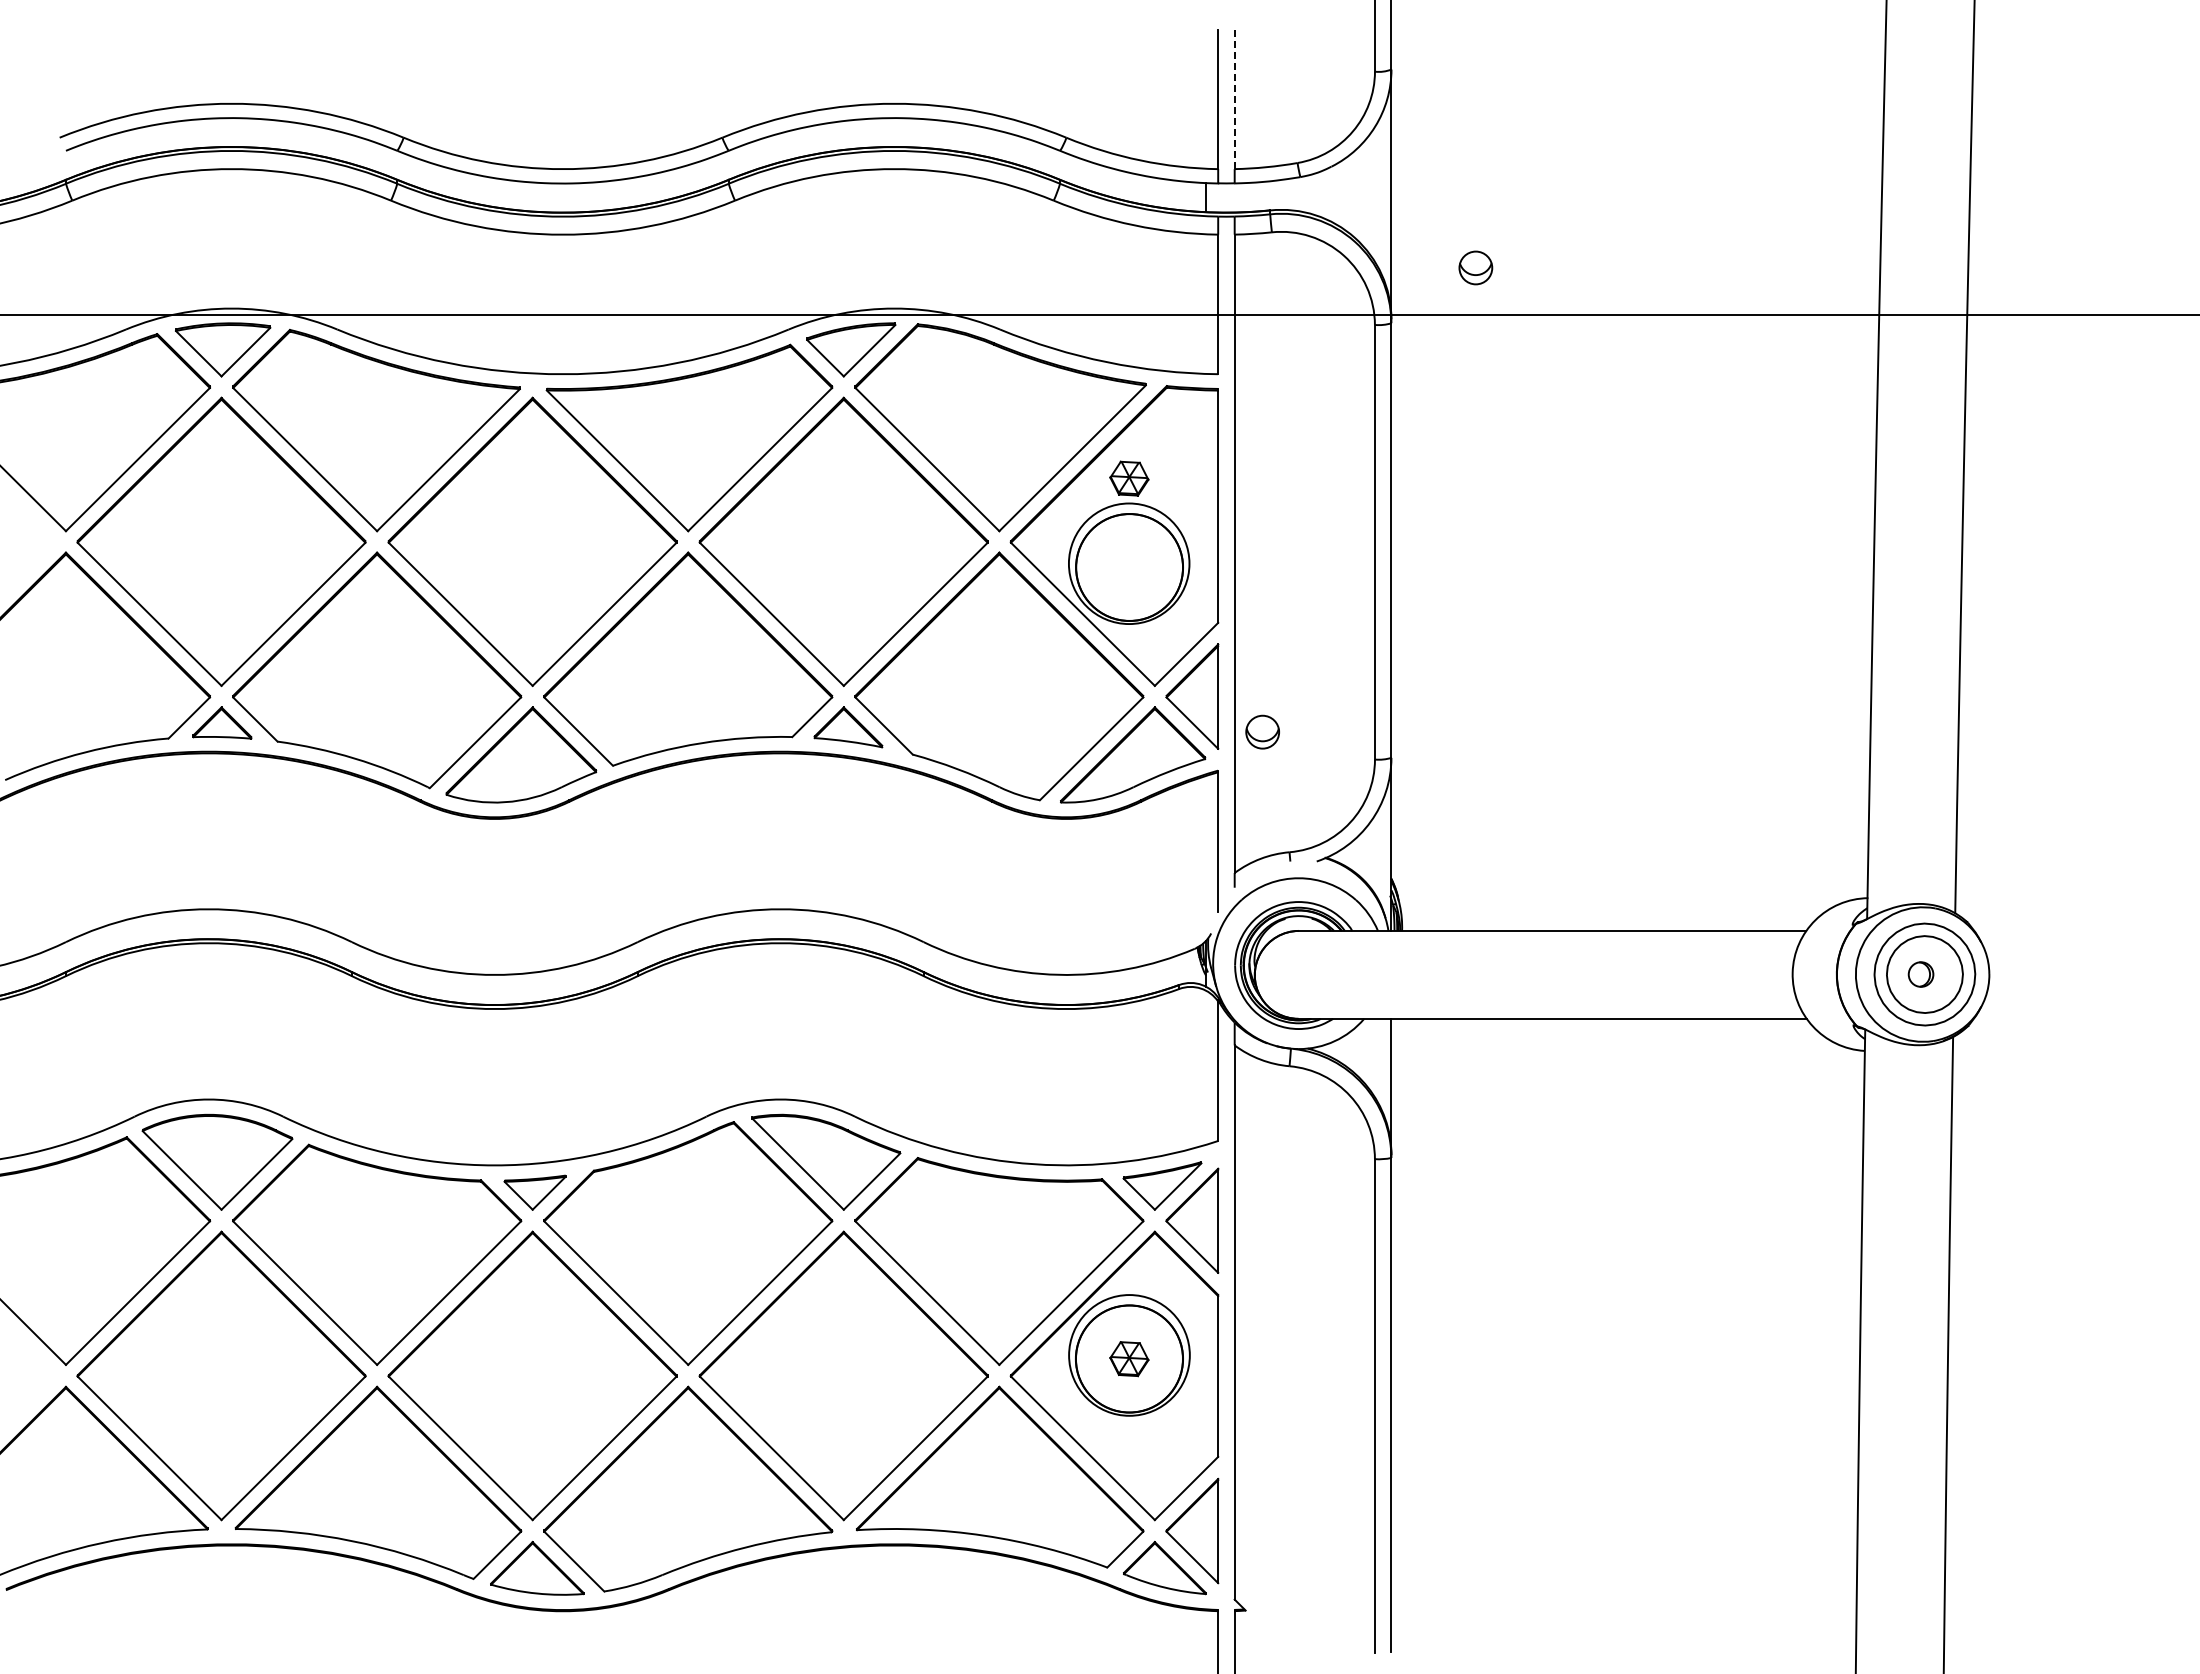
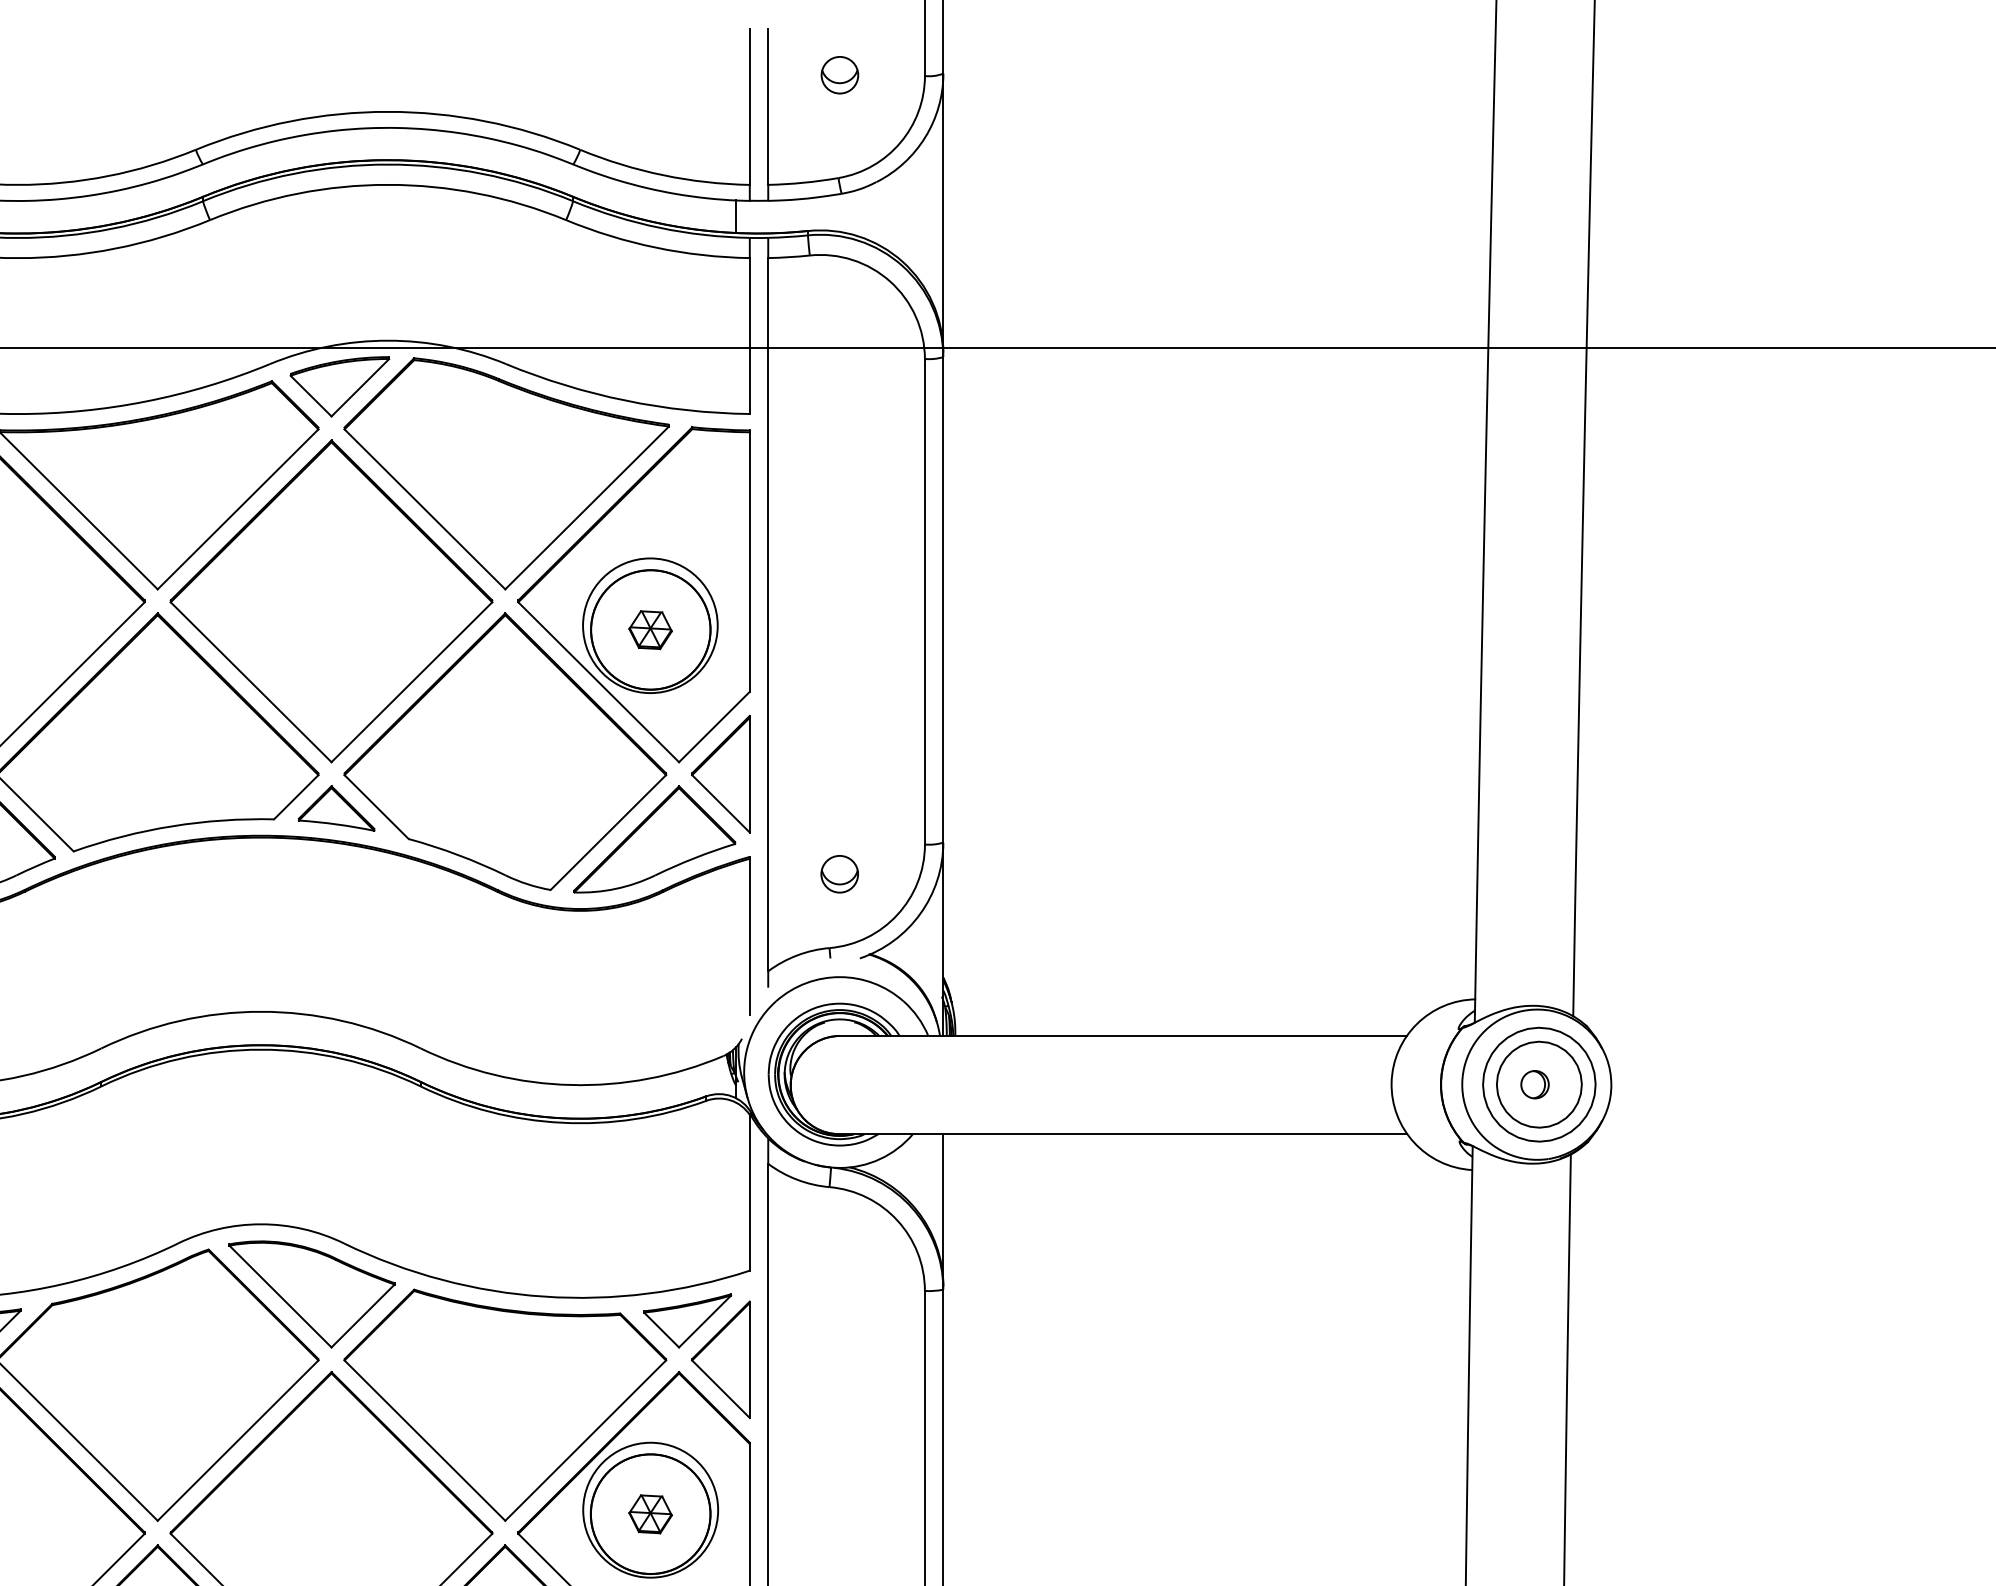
line: (1234, 99) -> (768, 107), dashed -> solid
part: (1475, 267) -> (839, 74), moved
part: (1129, 478) -> (650, 629), moved
part: (1262, 731) -> (839, 873), moved

